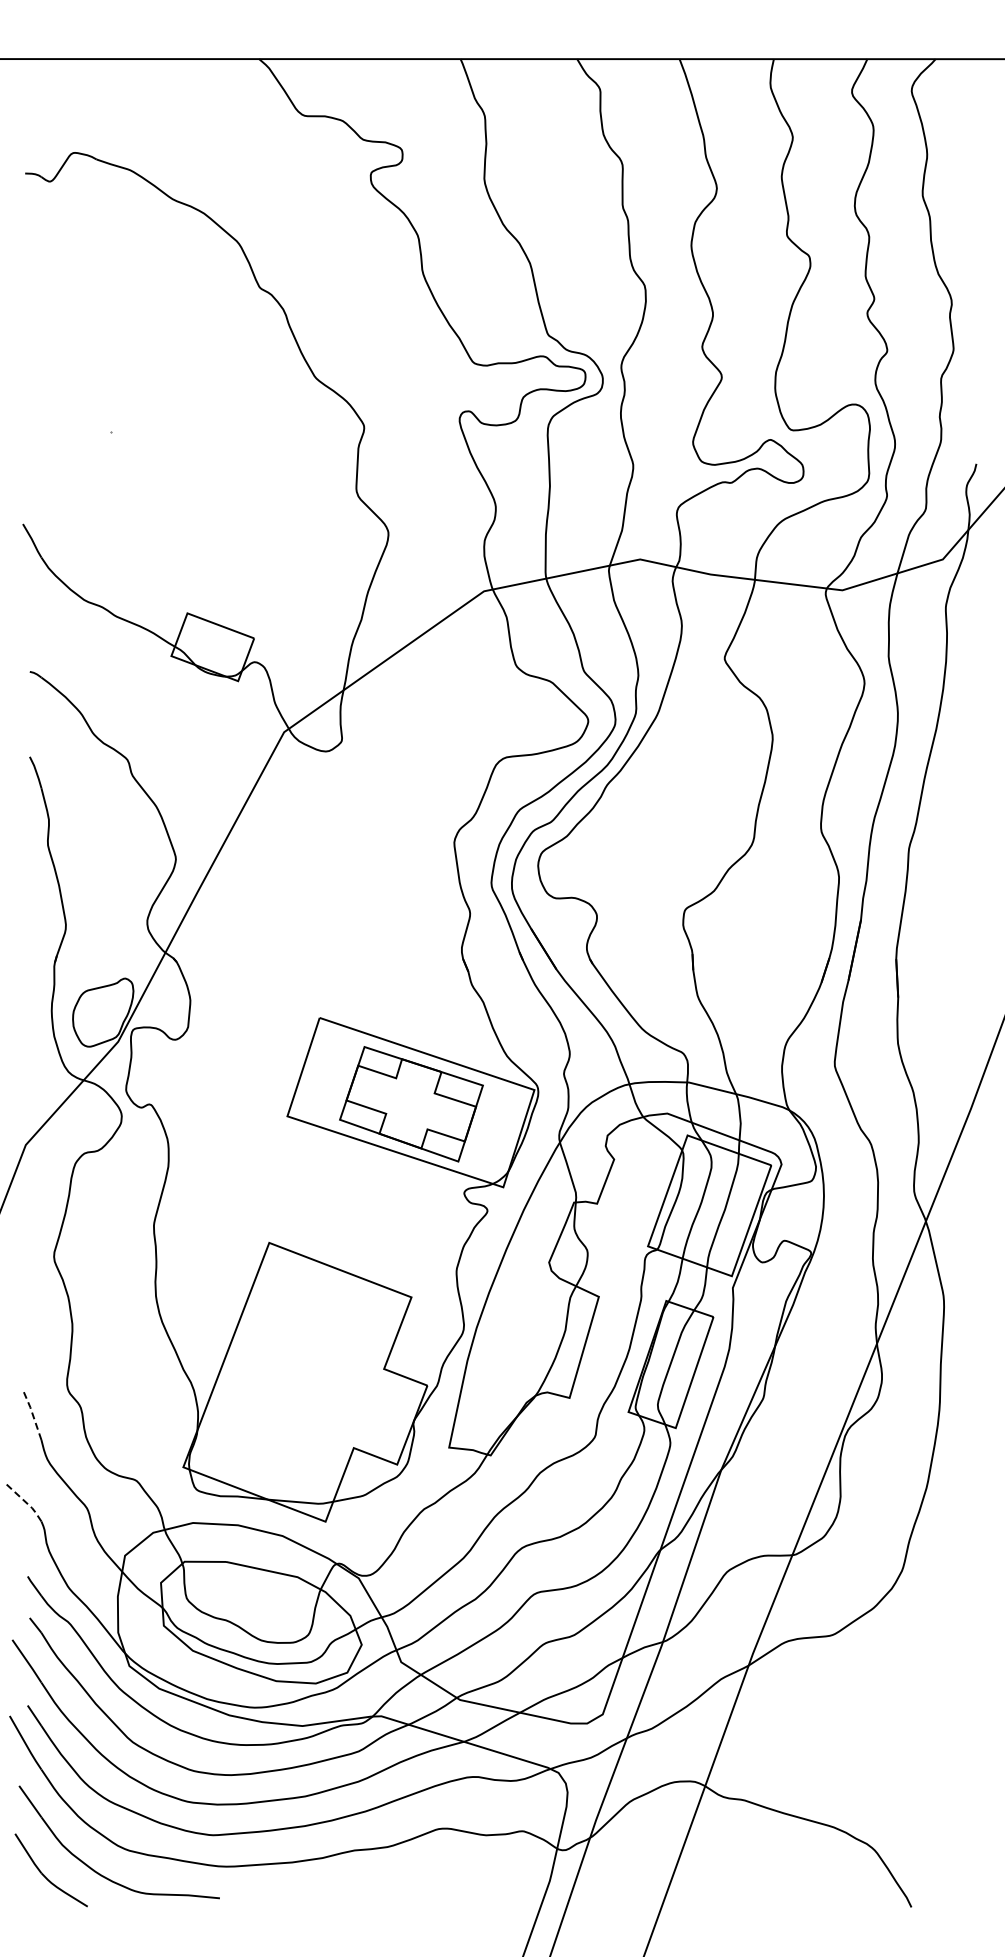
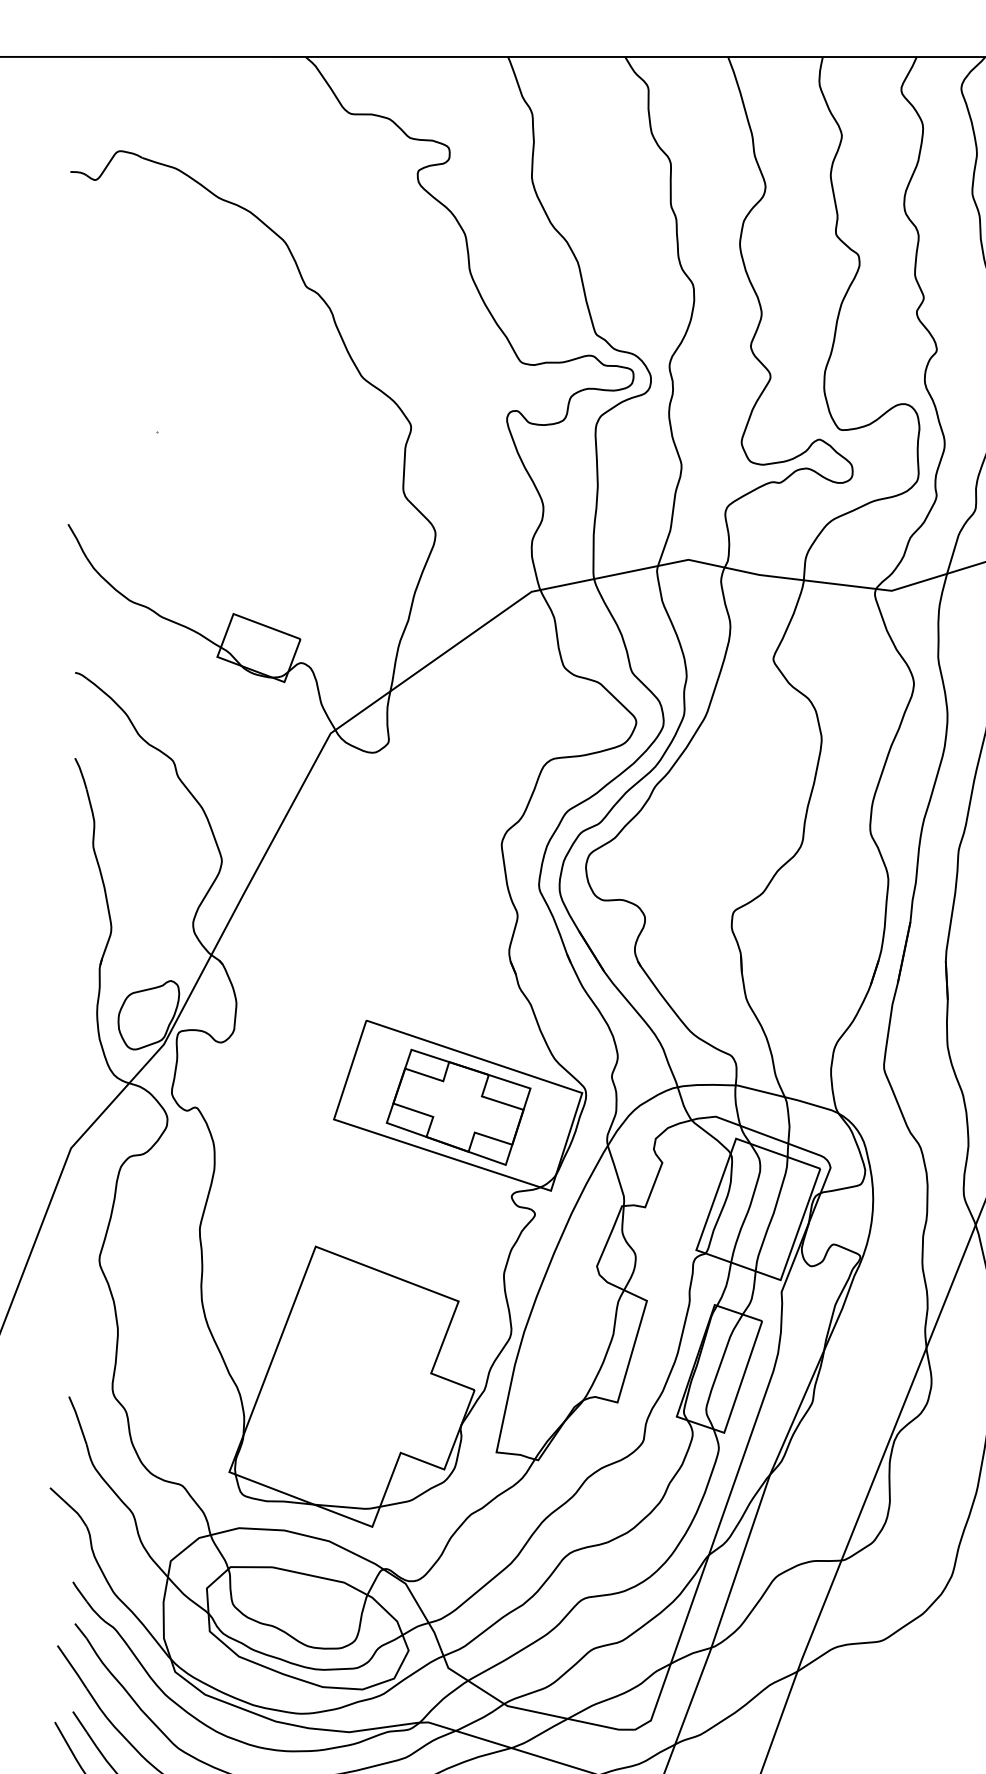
line: (32, 1414) -> (77, 1419), dashed -> solid
line: (25, 1501) -> (70, 1506), dashed -> solid

